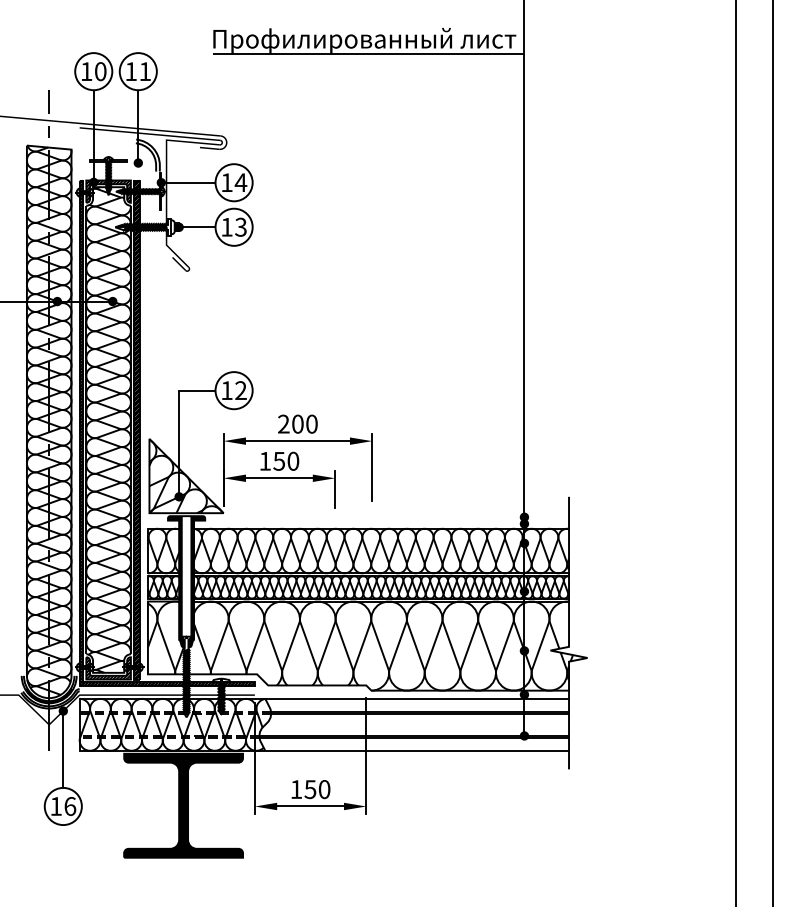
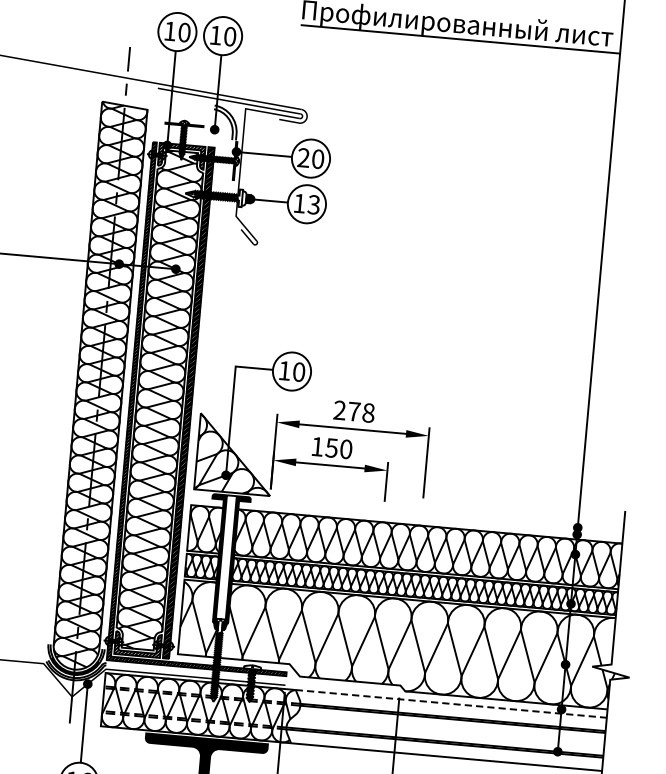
text: (145, 71) -> (230, 36), 11 -> 10
text: (234, 182) -> (311, 158), 14 -> 20
text: (240, 390) -> (298, 371), 12 -> 10
text: (304, 423) -> (361, 411), 200 -> 278
line: (417, 698) -> (451, 703), solid -> dashed

